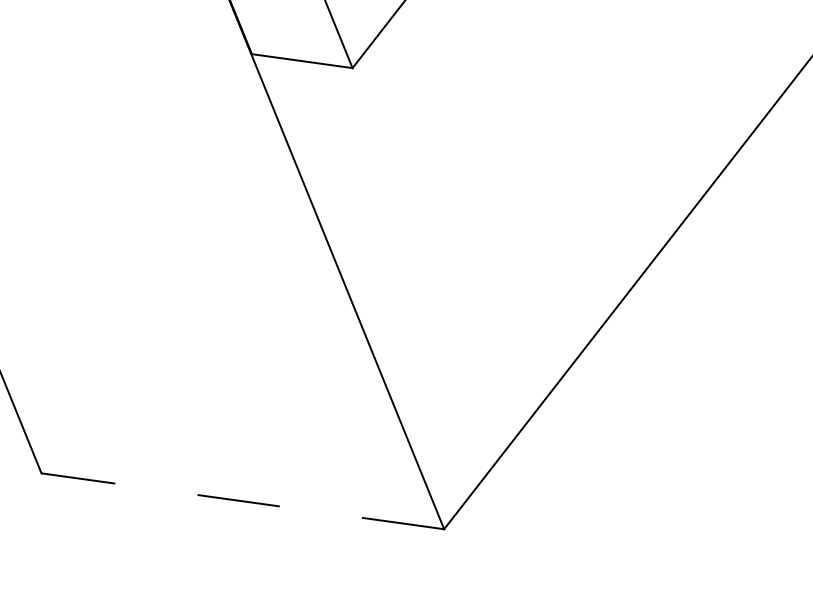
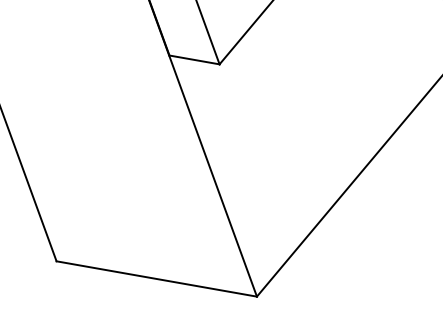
line: (242, 500) -> (156, 278), dashed -> solid

